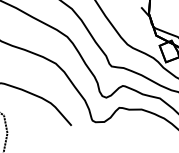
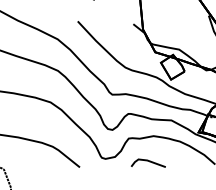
line: (132, 131) -> (147, 161), added

